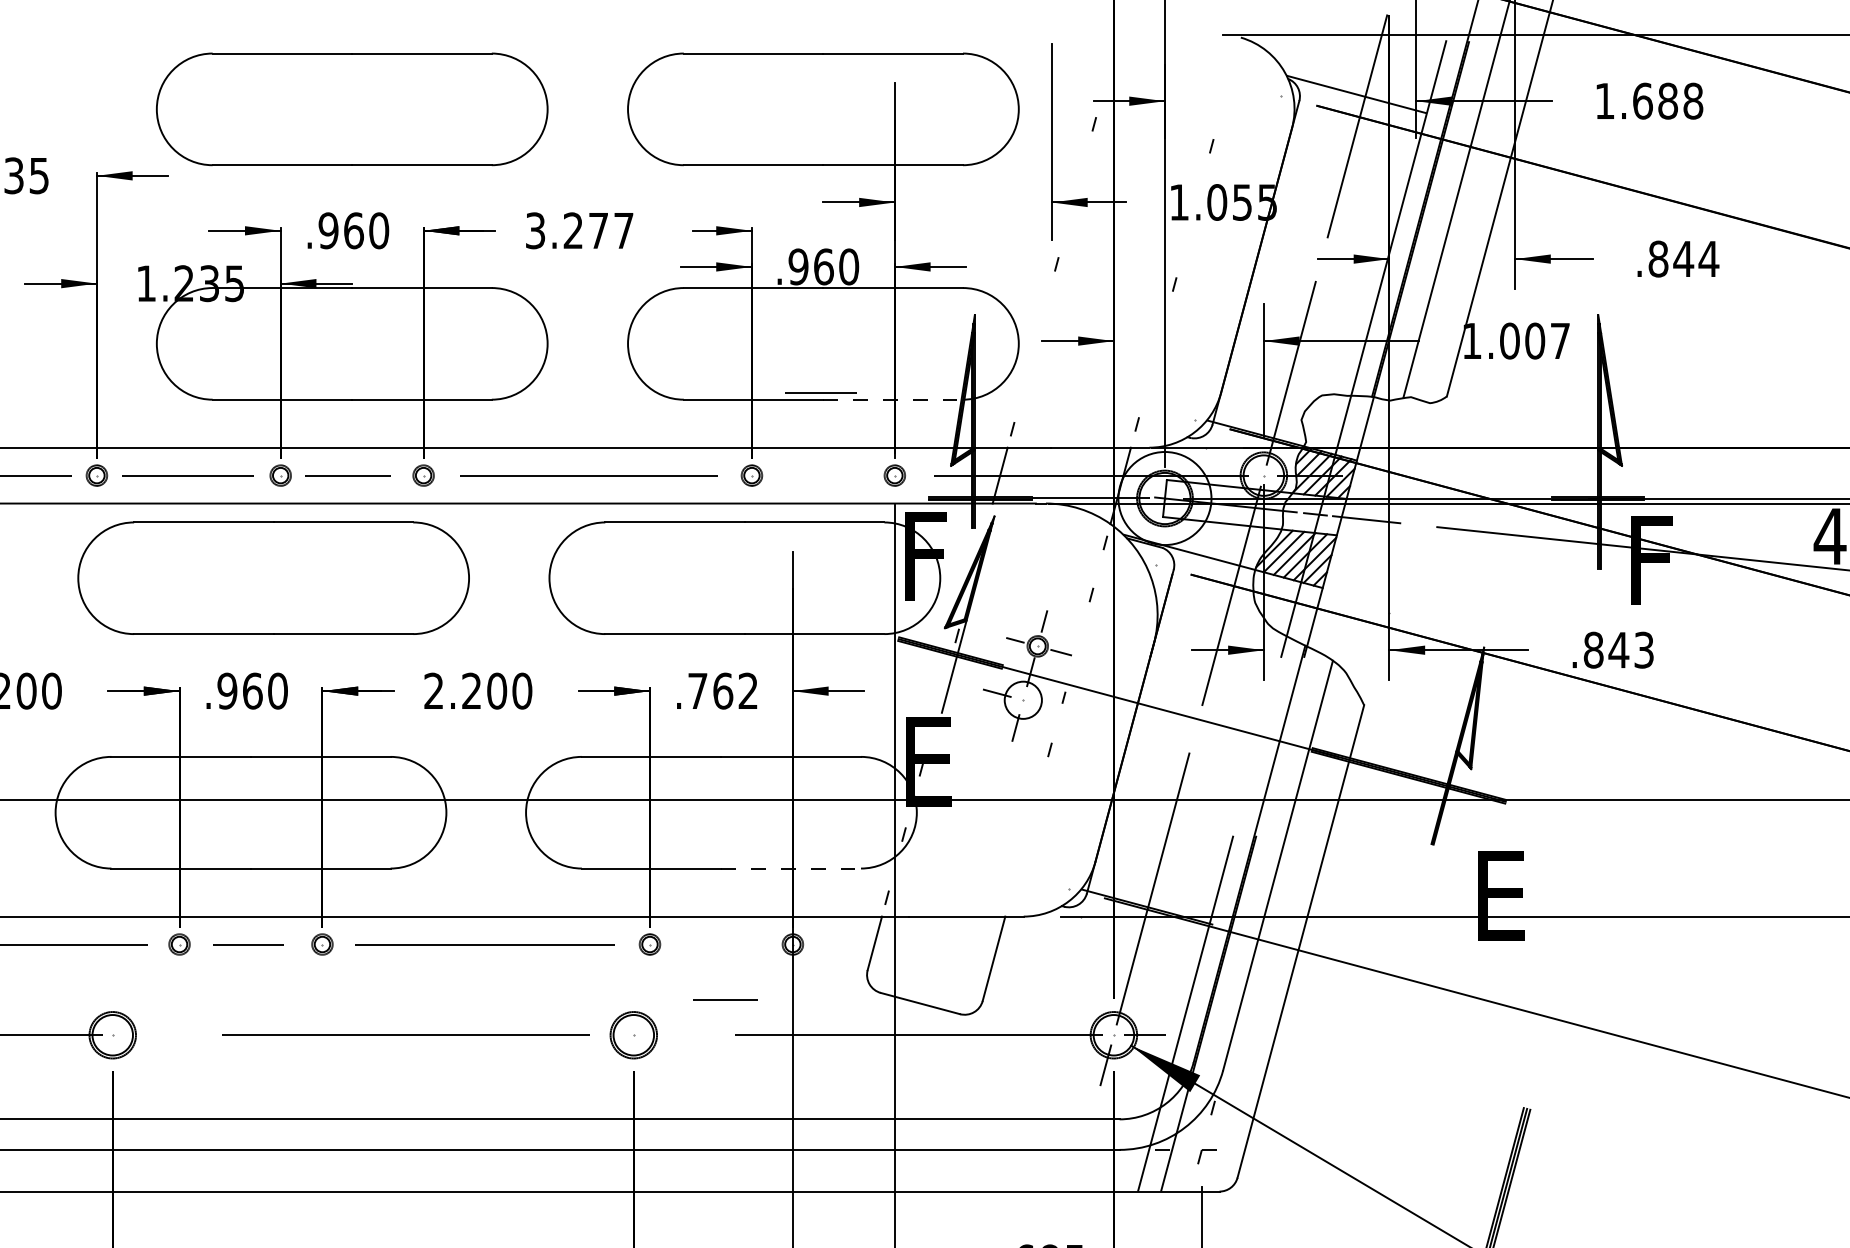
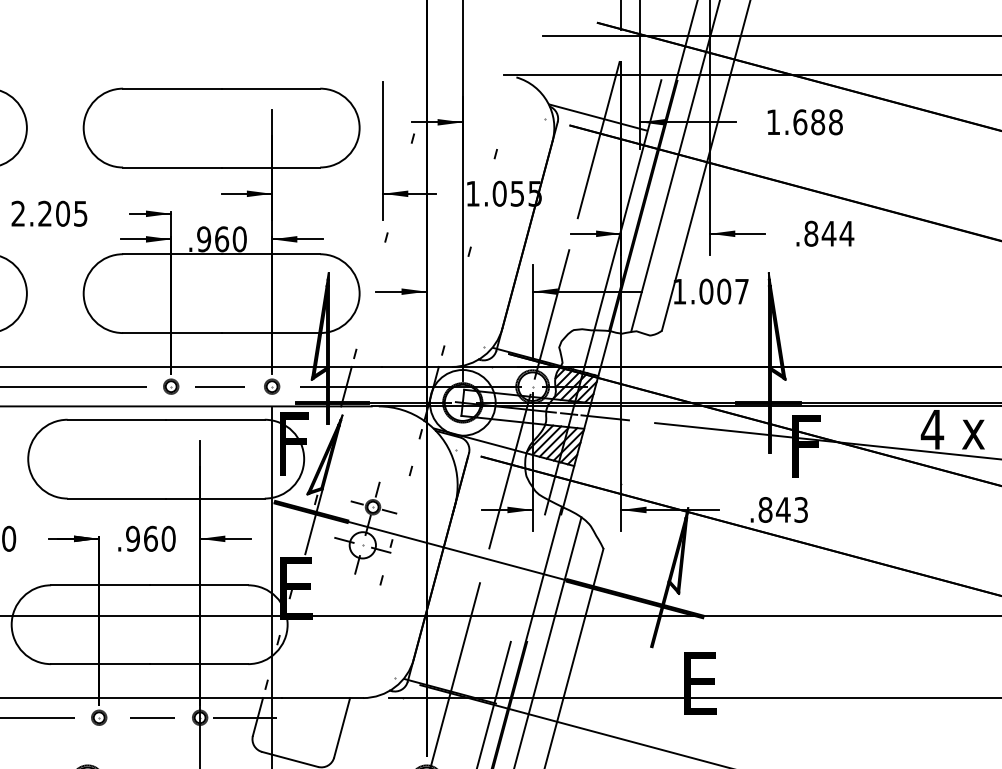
text: (579, 230) -> (49, 213), 3.277 -> 2.205
line: (820, 392) -> (219, 386), moved
line: (893, 399) -> (271, 332), dashed -> solid
text: (722, 690) -> (150, 538), .762 -> .960
line: (1049, 707) -> (381, 550), added
line: (791, 868) -> (199, 664), dashed -> solid
line: (856, 944) -> (245, 717), added
line: (725, 999) -> (152, 717), moved

